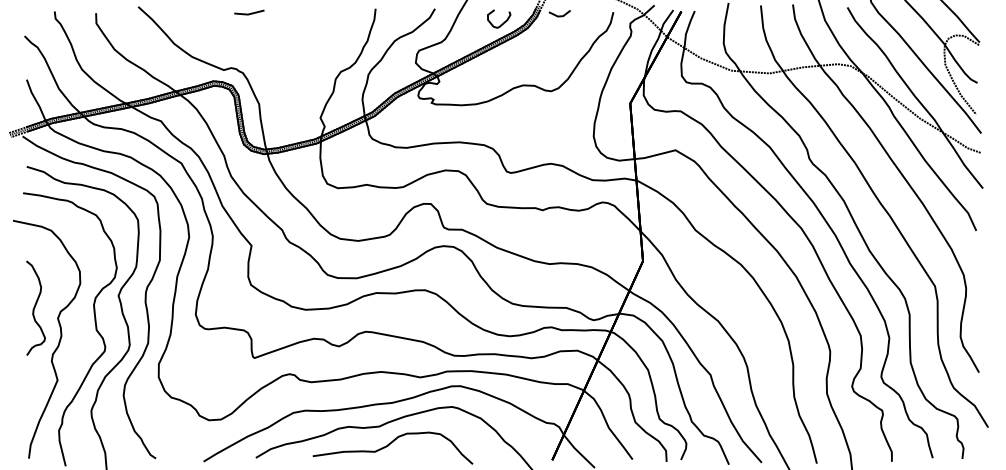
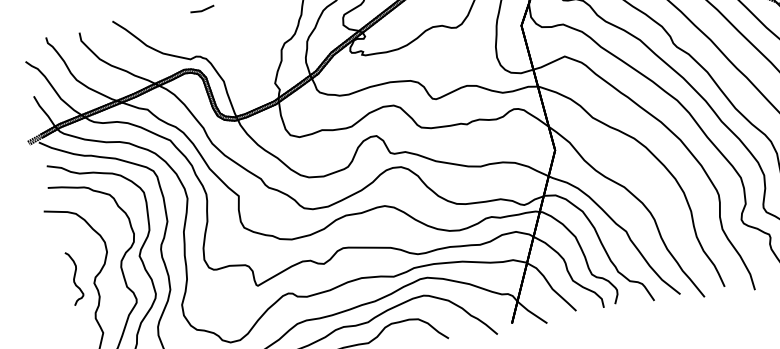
part: (35, 307) -> (74, 277), size x0.7

